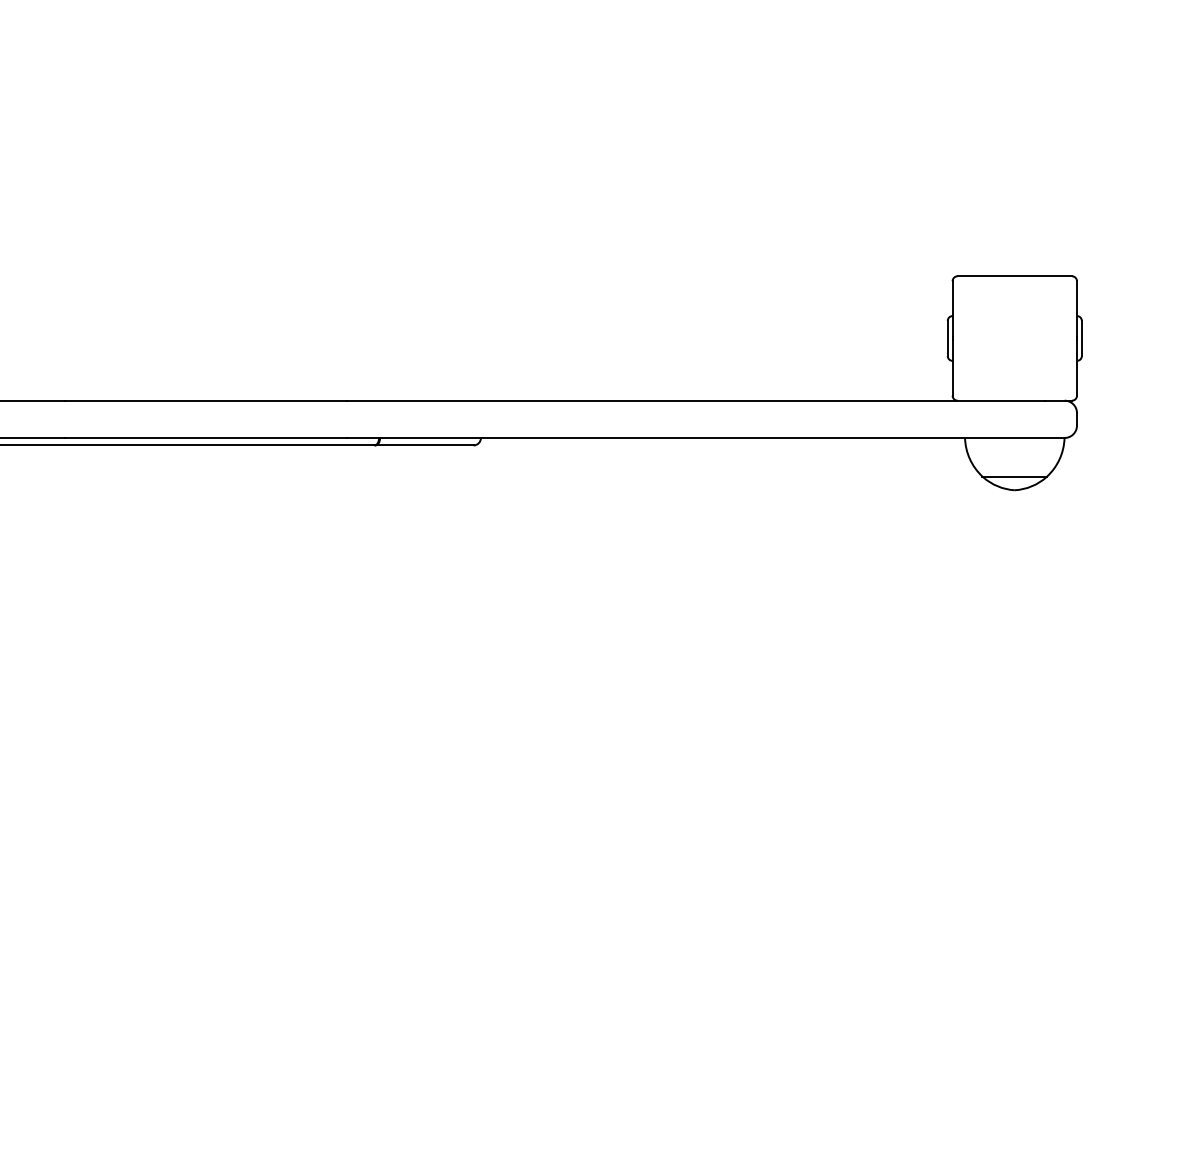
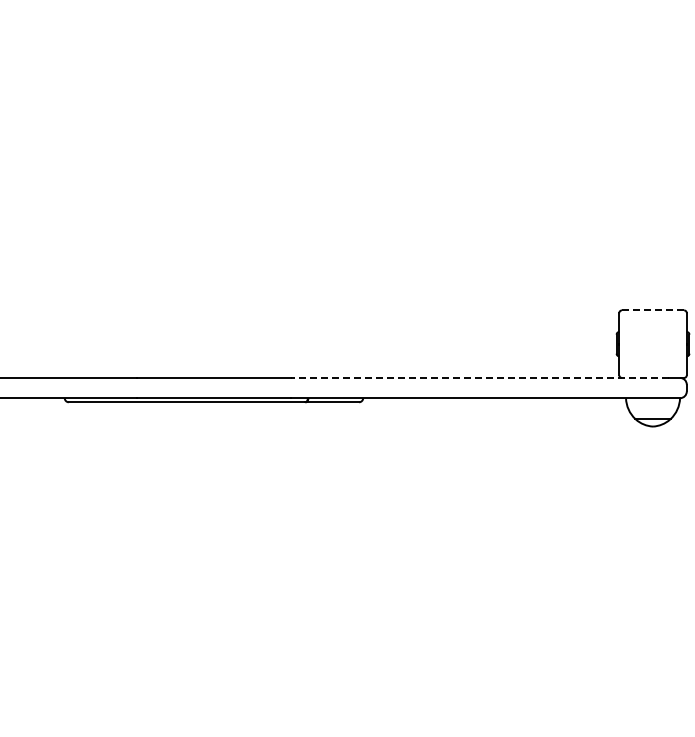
line: (1013, 276) -> (652, 310), solid -> dashed
line: (695, 399) -> (479, 377), solid -> dashed

